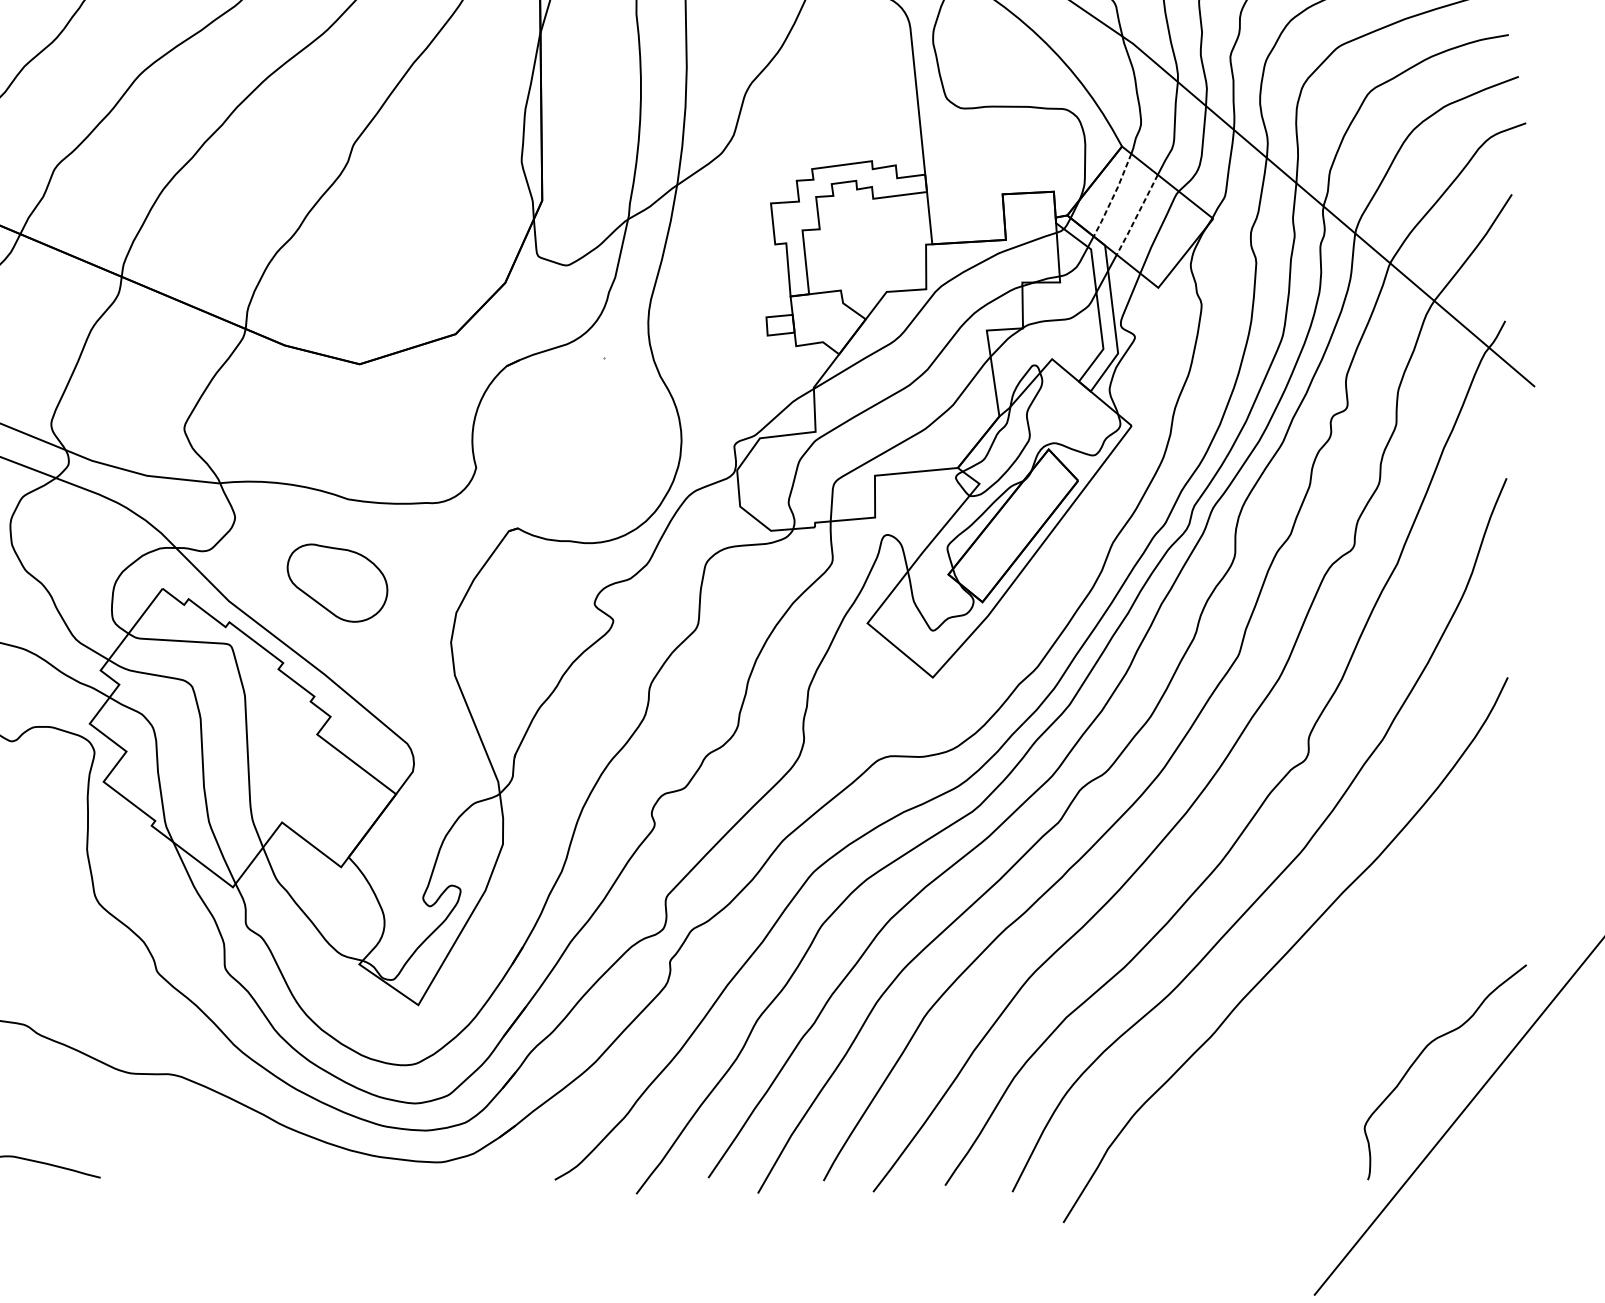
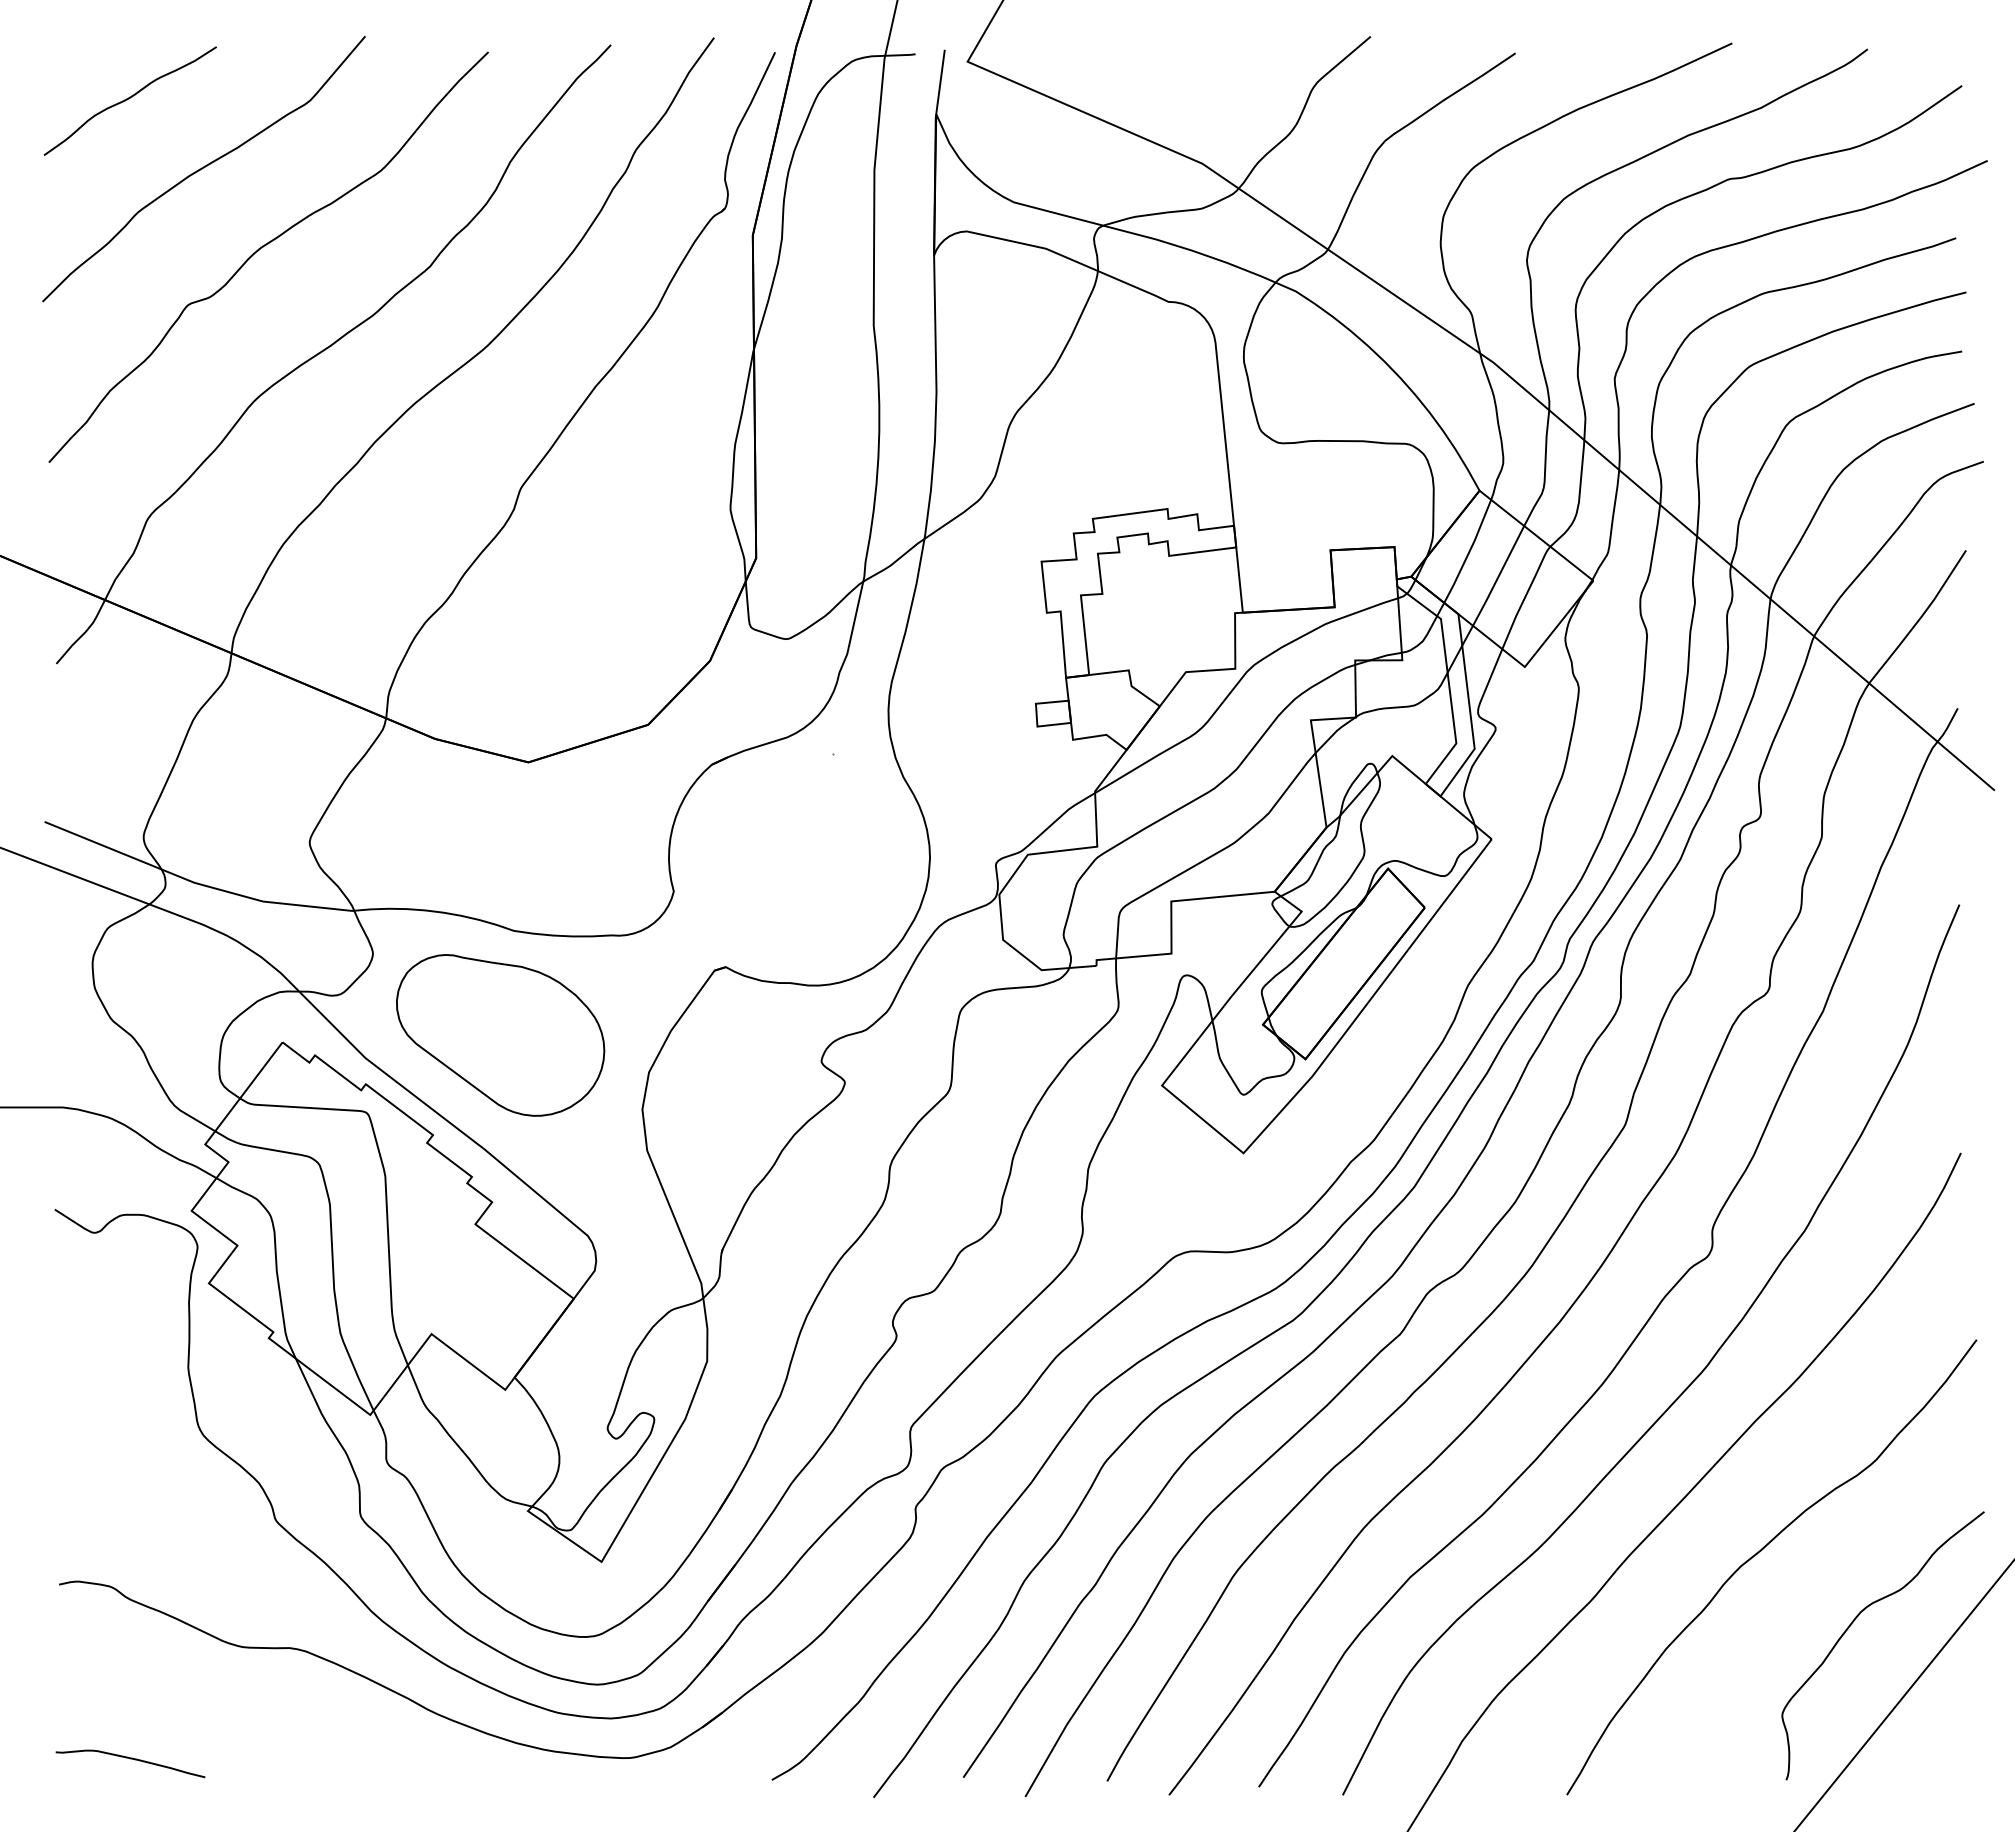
line: (1113, 196) -> (1469, 552), dashed -> solid
line: (1137, 215) -> (1498, 576), dashed -> solid
part: (337, 583) -> (500, 1035), size x1.67
curve: (1348, 996) -> (1761, 1551), added

